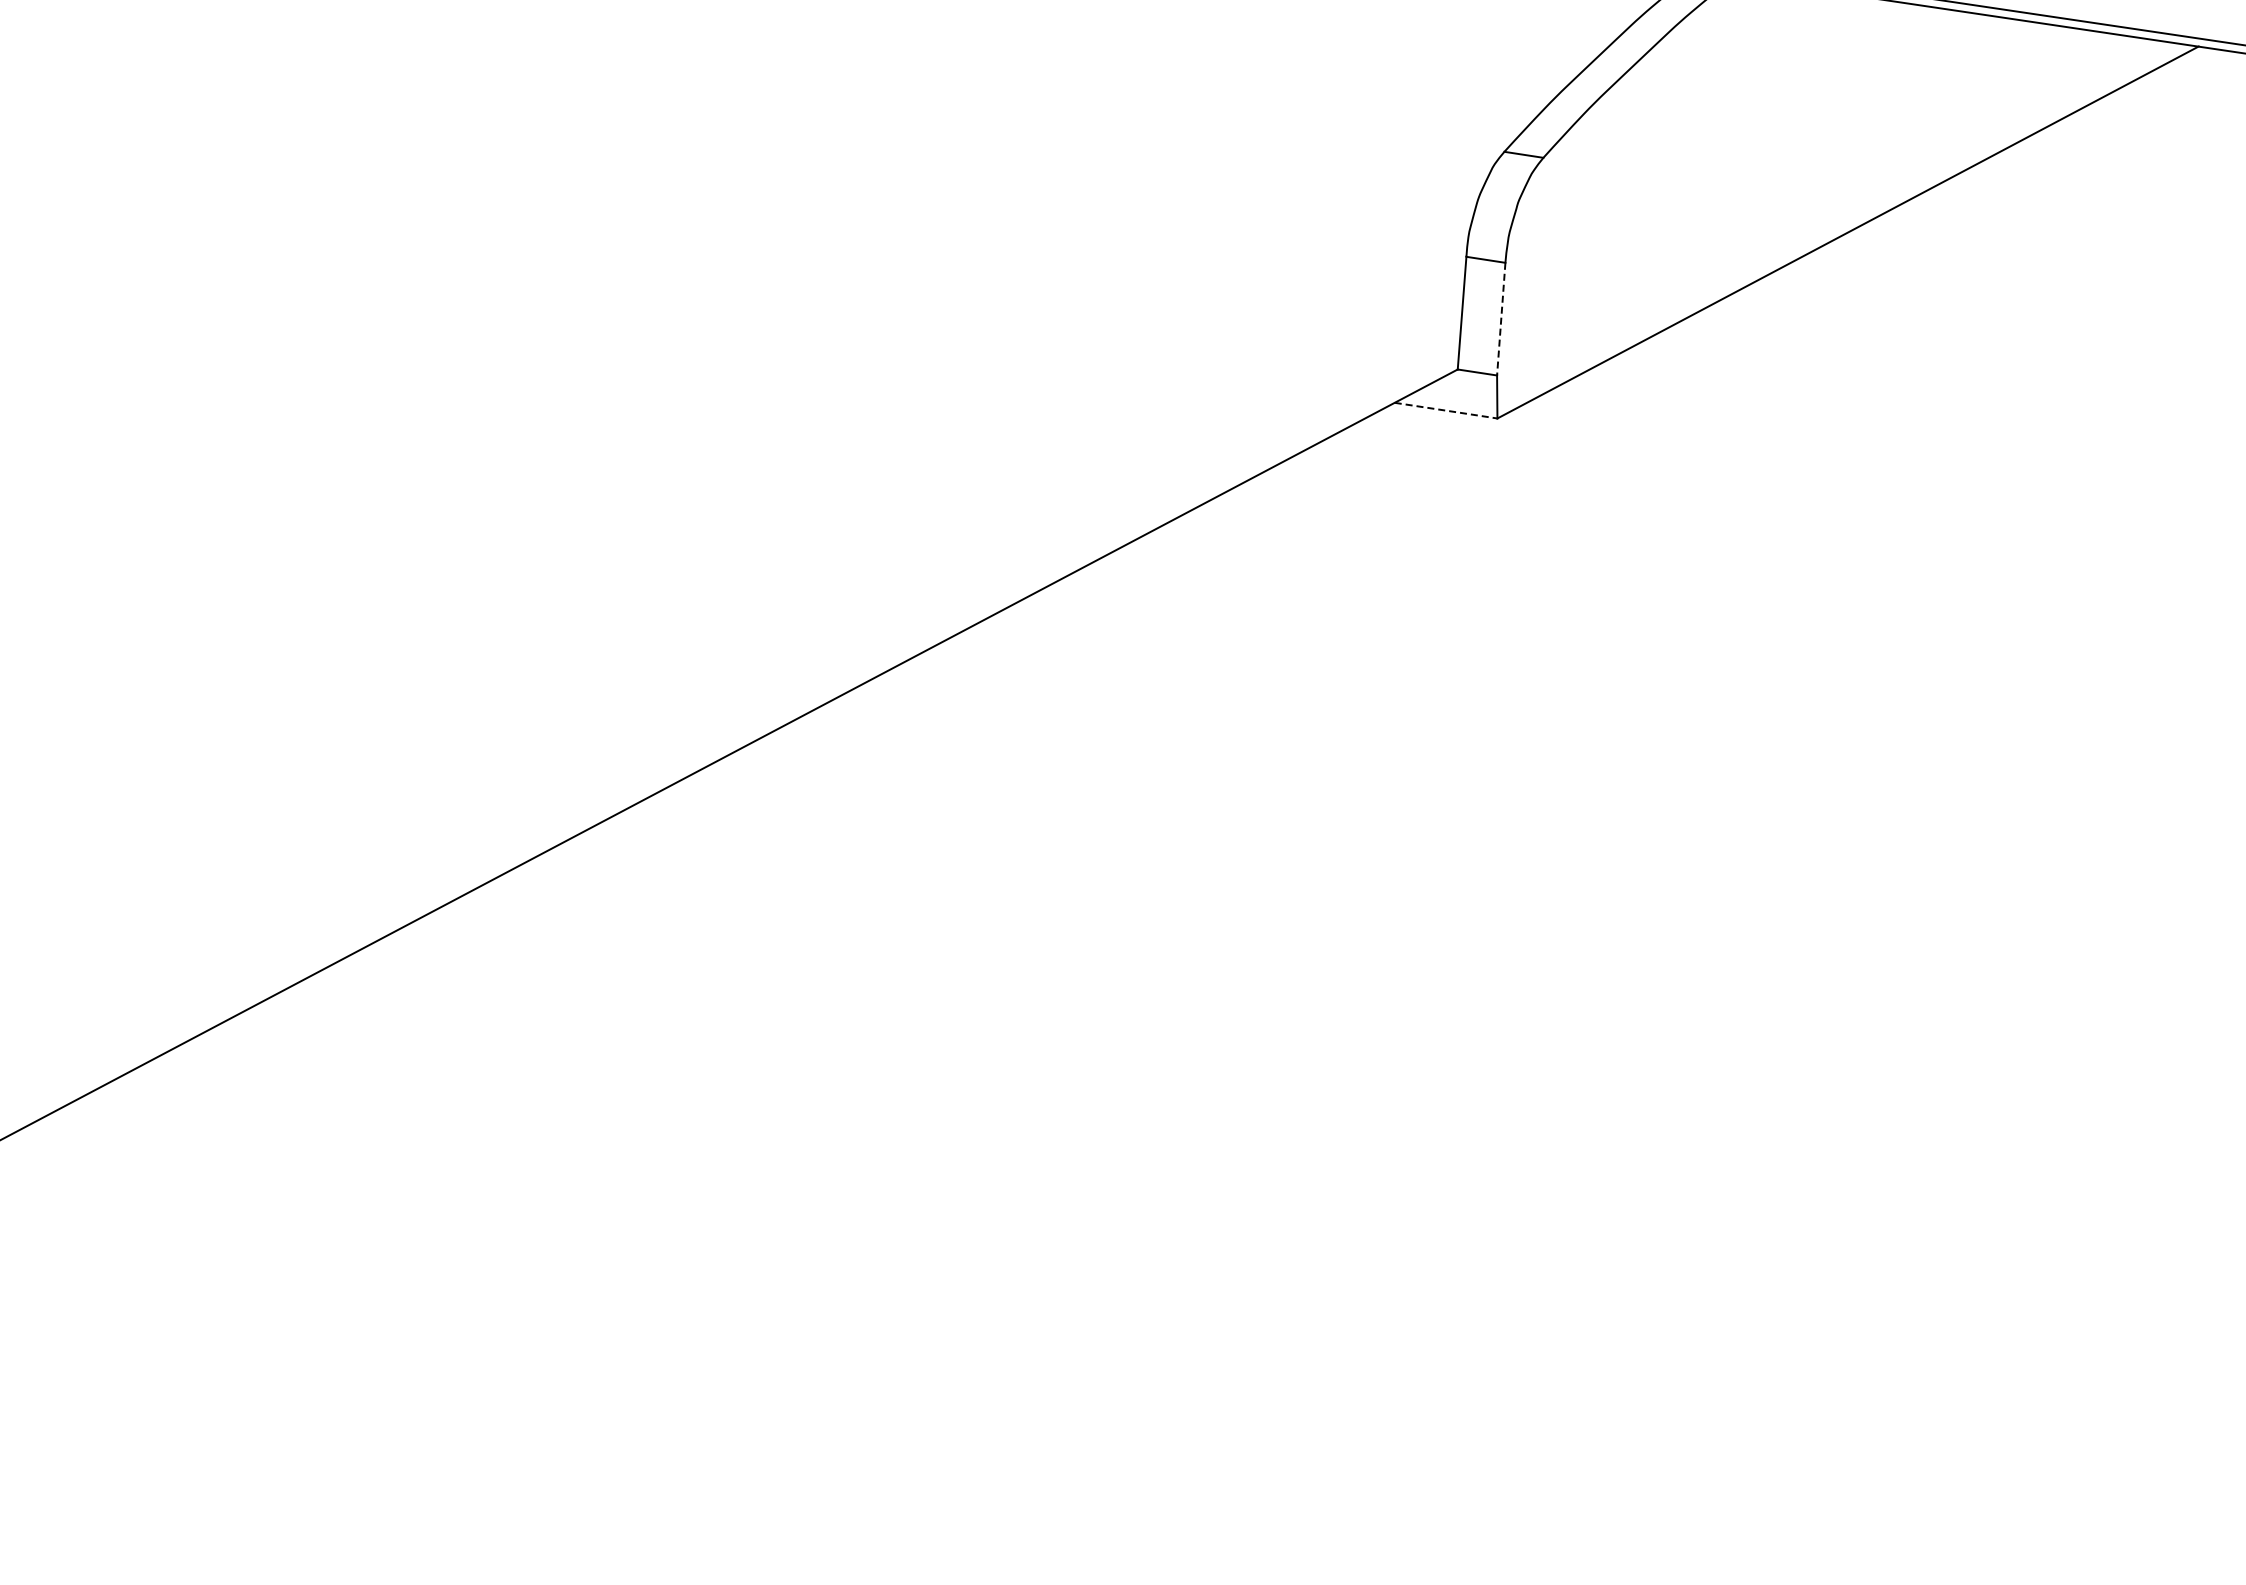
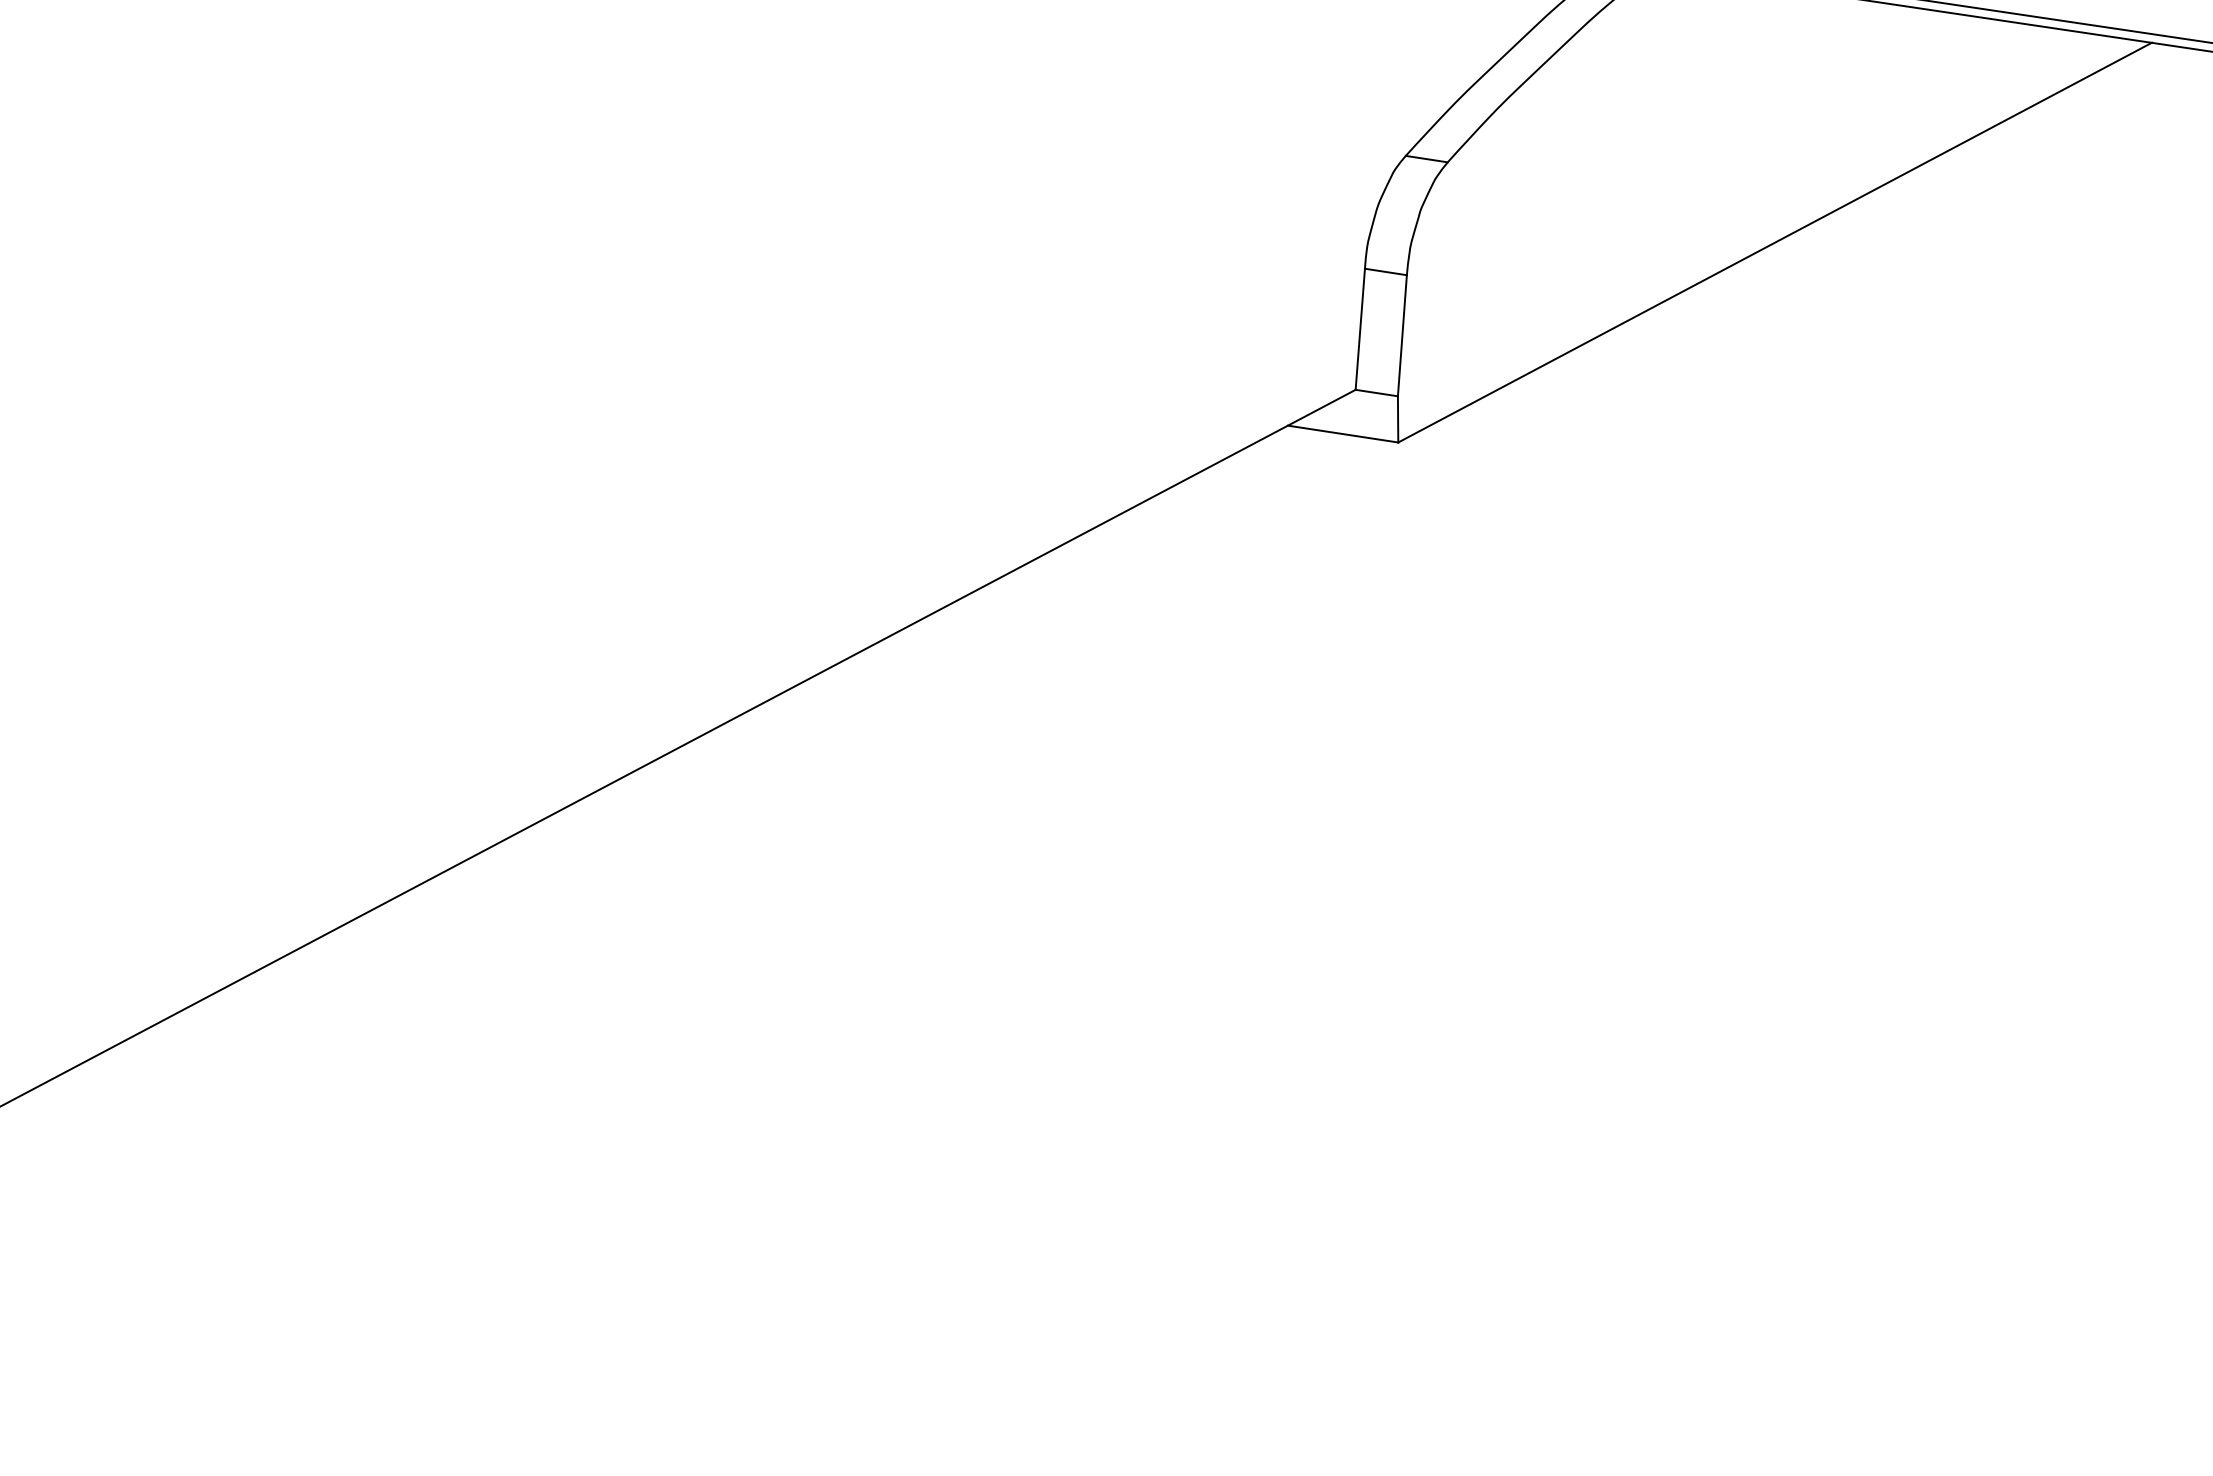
line: (1501, 319) -> (1402, 336), dashed -> solid
line: (1446, 410) -> (1343, 433), dashed -> solid

